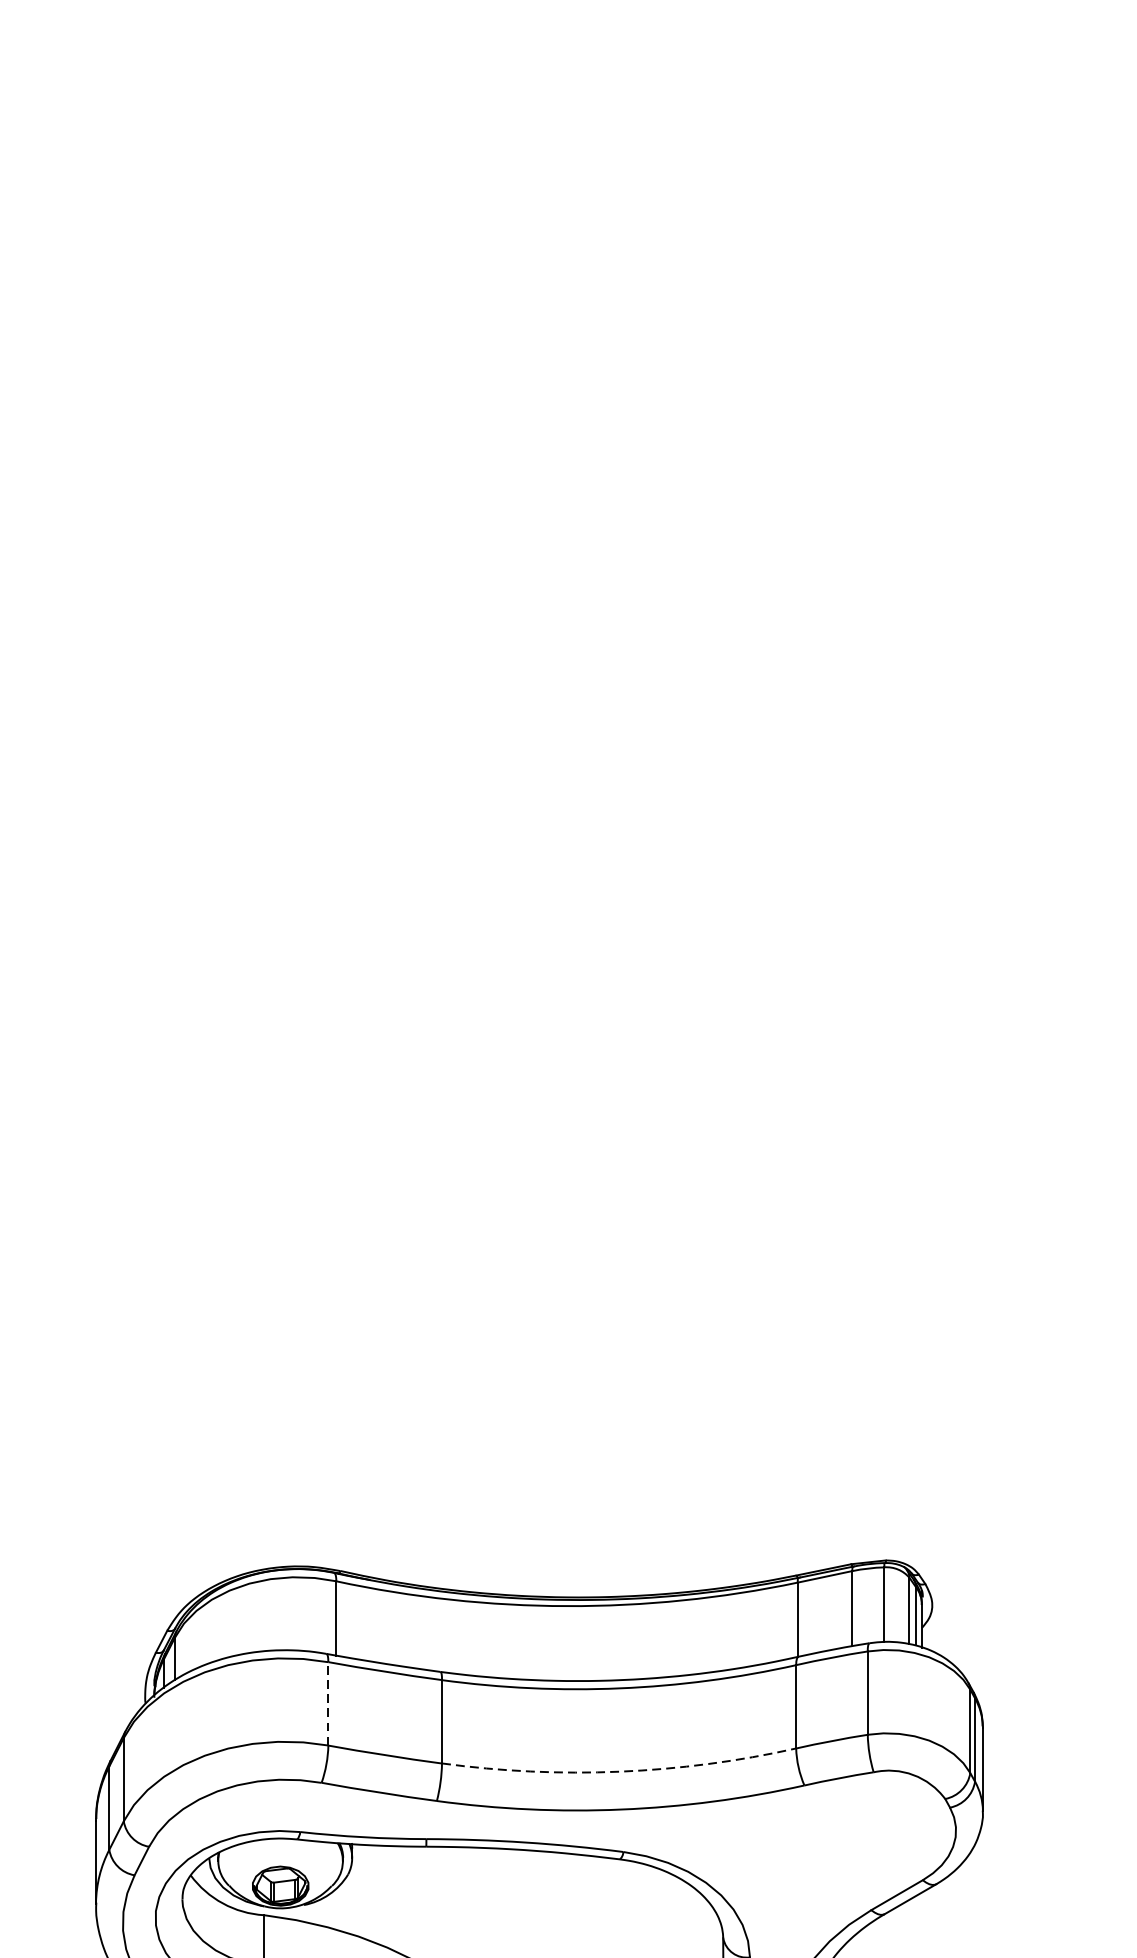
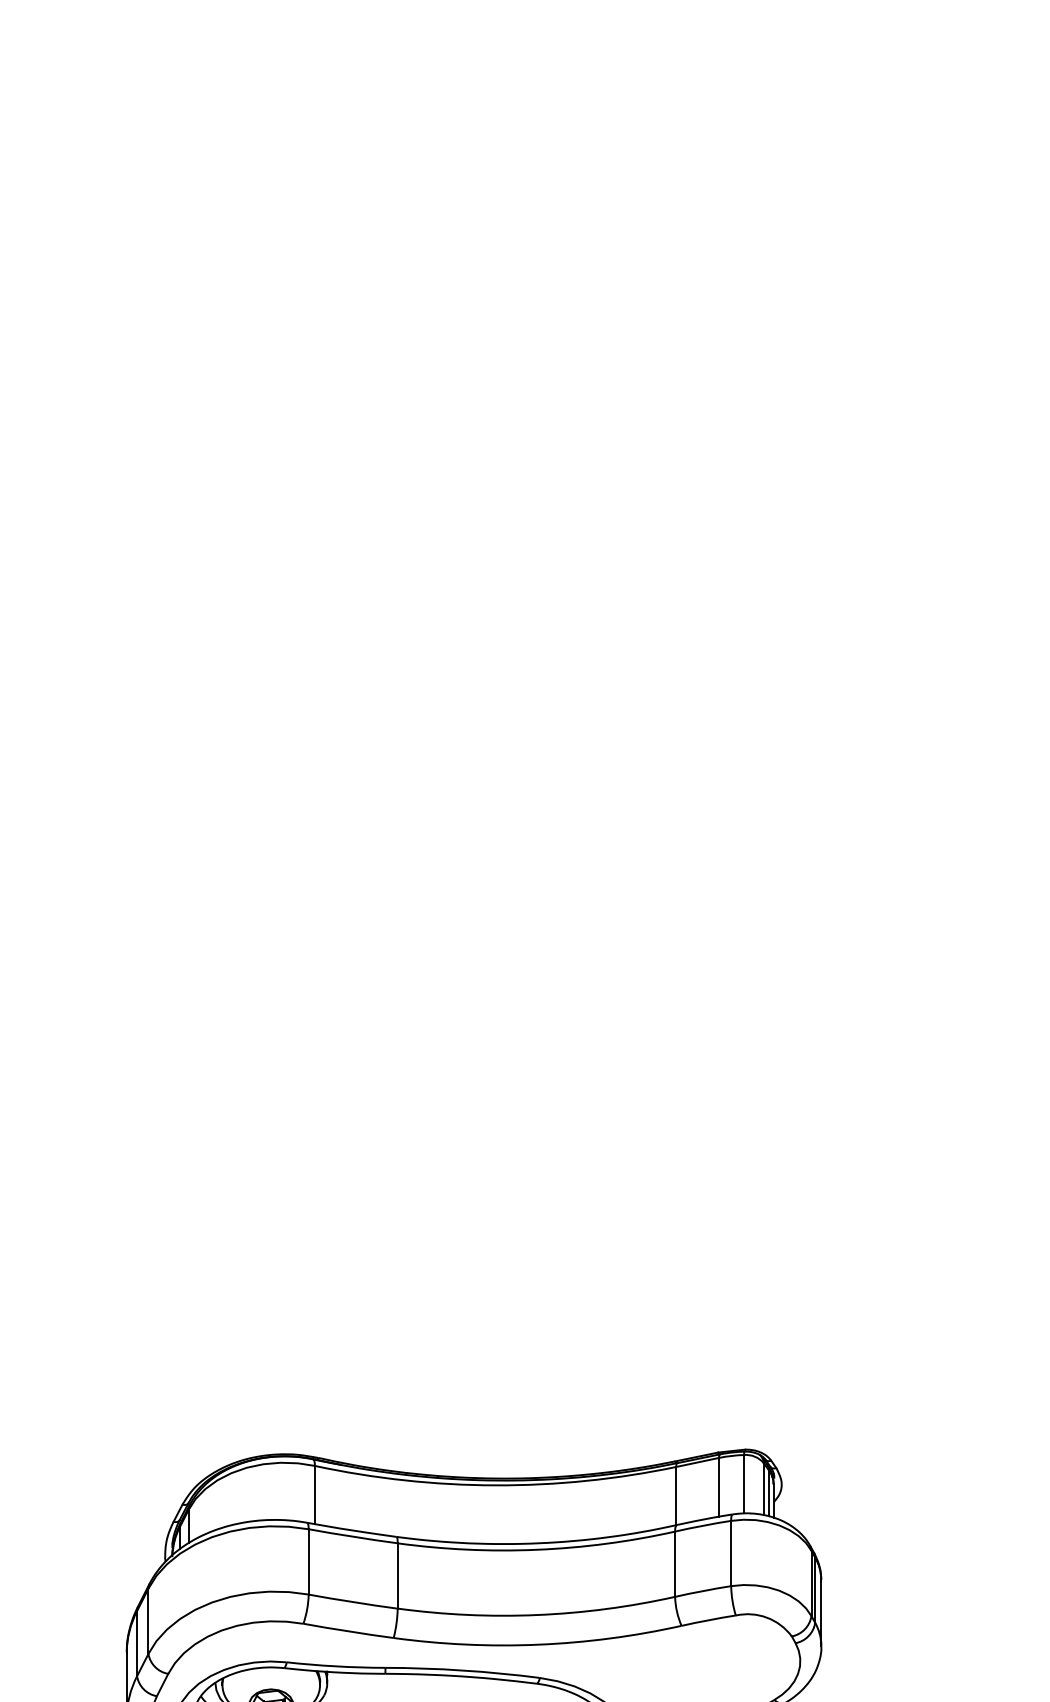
line: (328, 1703) -> (308, 1561), dashed -> solid
arc: (619, 1772) -> (536, 1615), dashed -> solid

